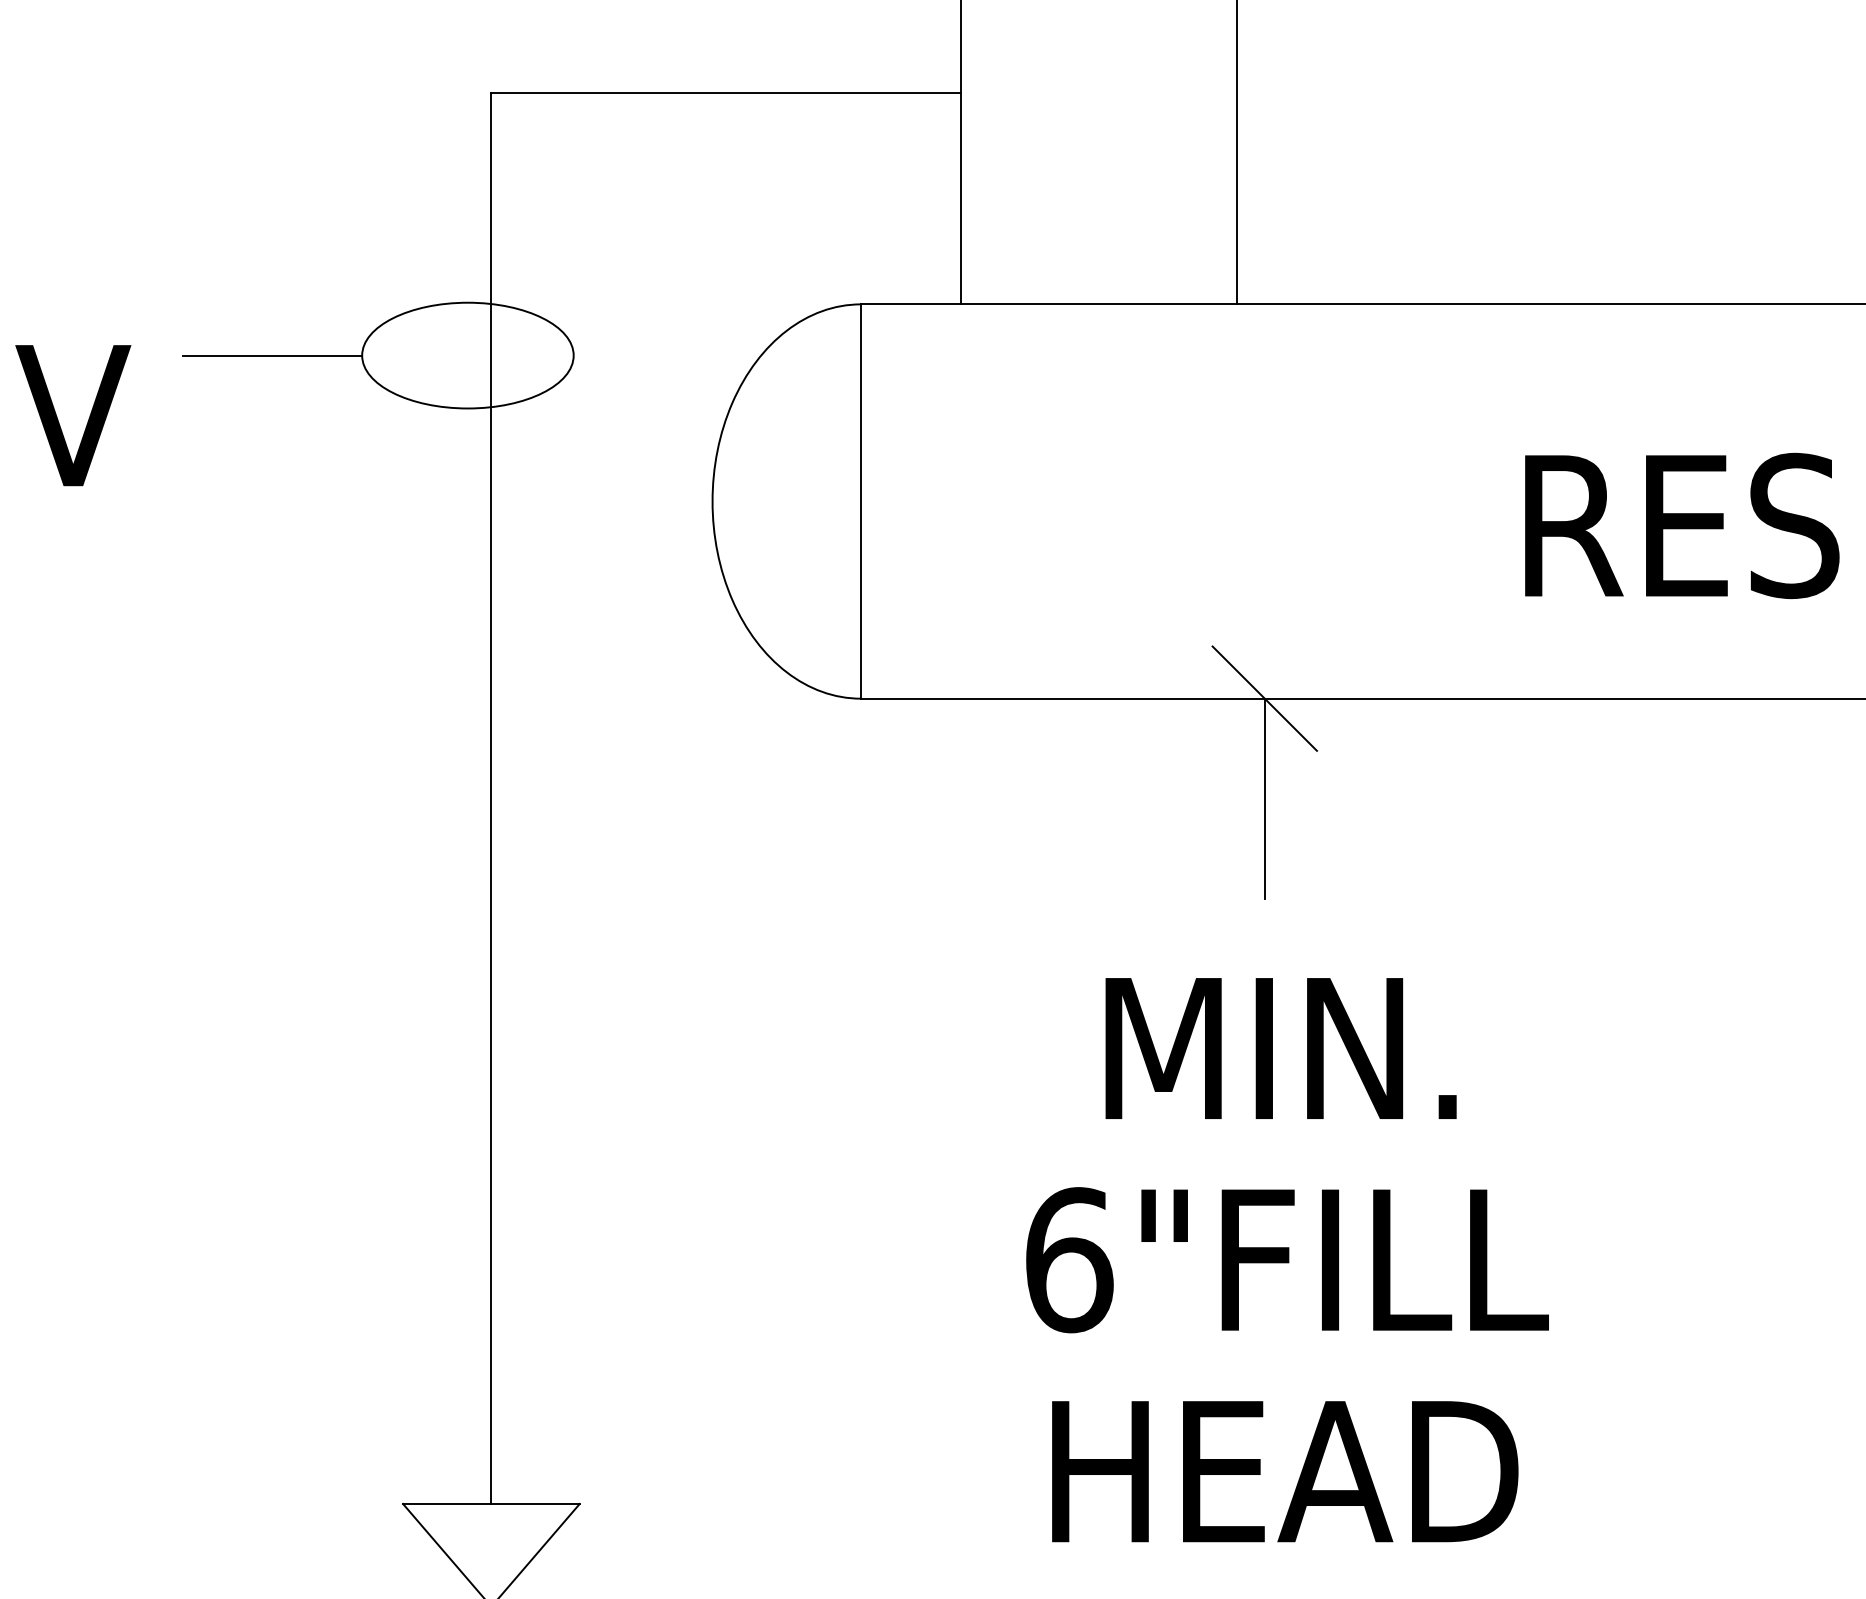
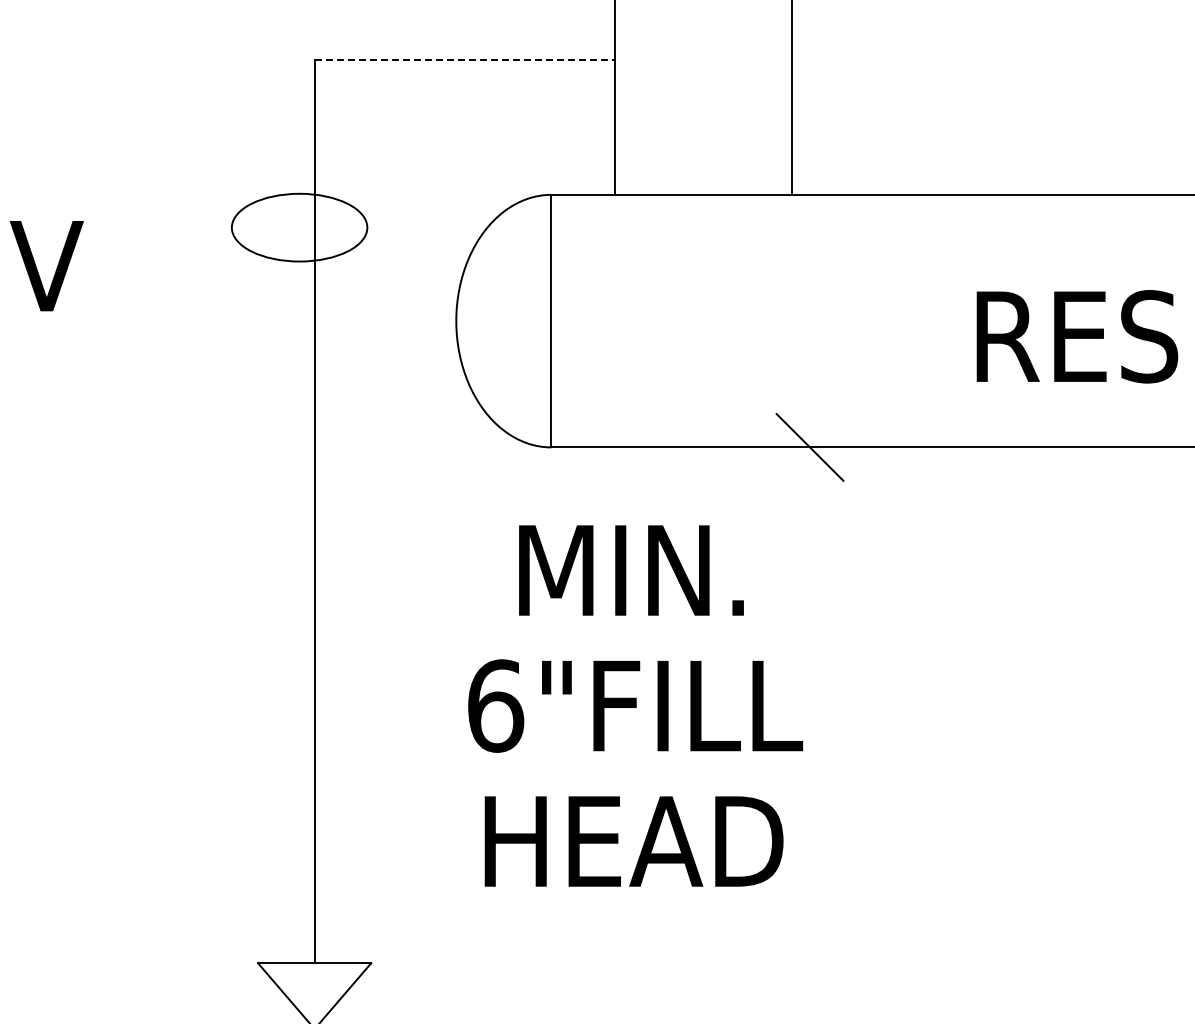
line: (726, 93) -> (465, 59), solid -> dashed
line: (272, 355) -> (174, 227), removed
line: (1265, 798) -> (810, 511), removed
text: (1287, 1259) -> (635, 705), moved

